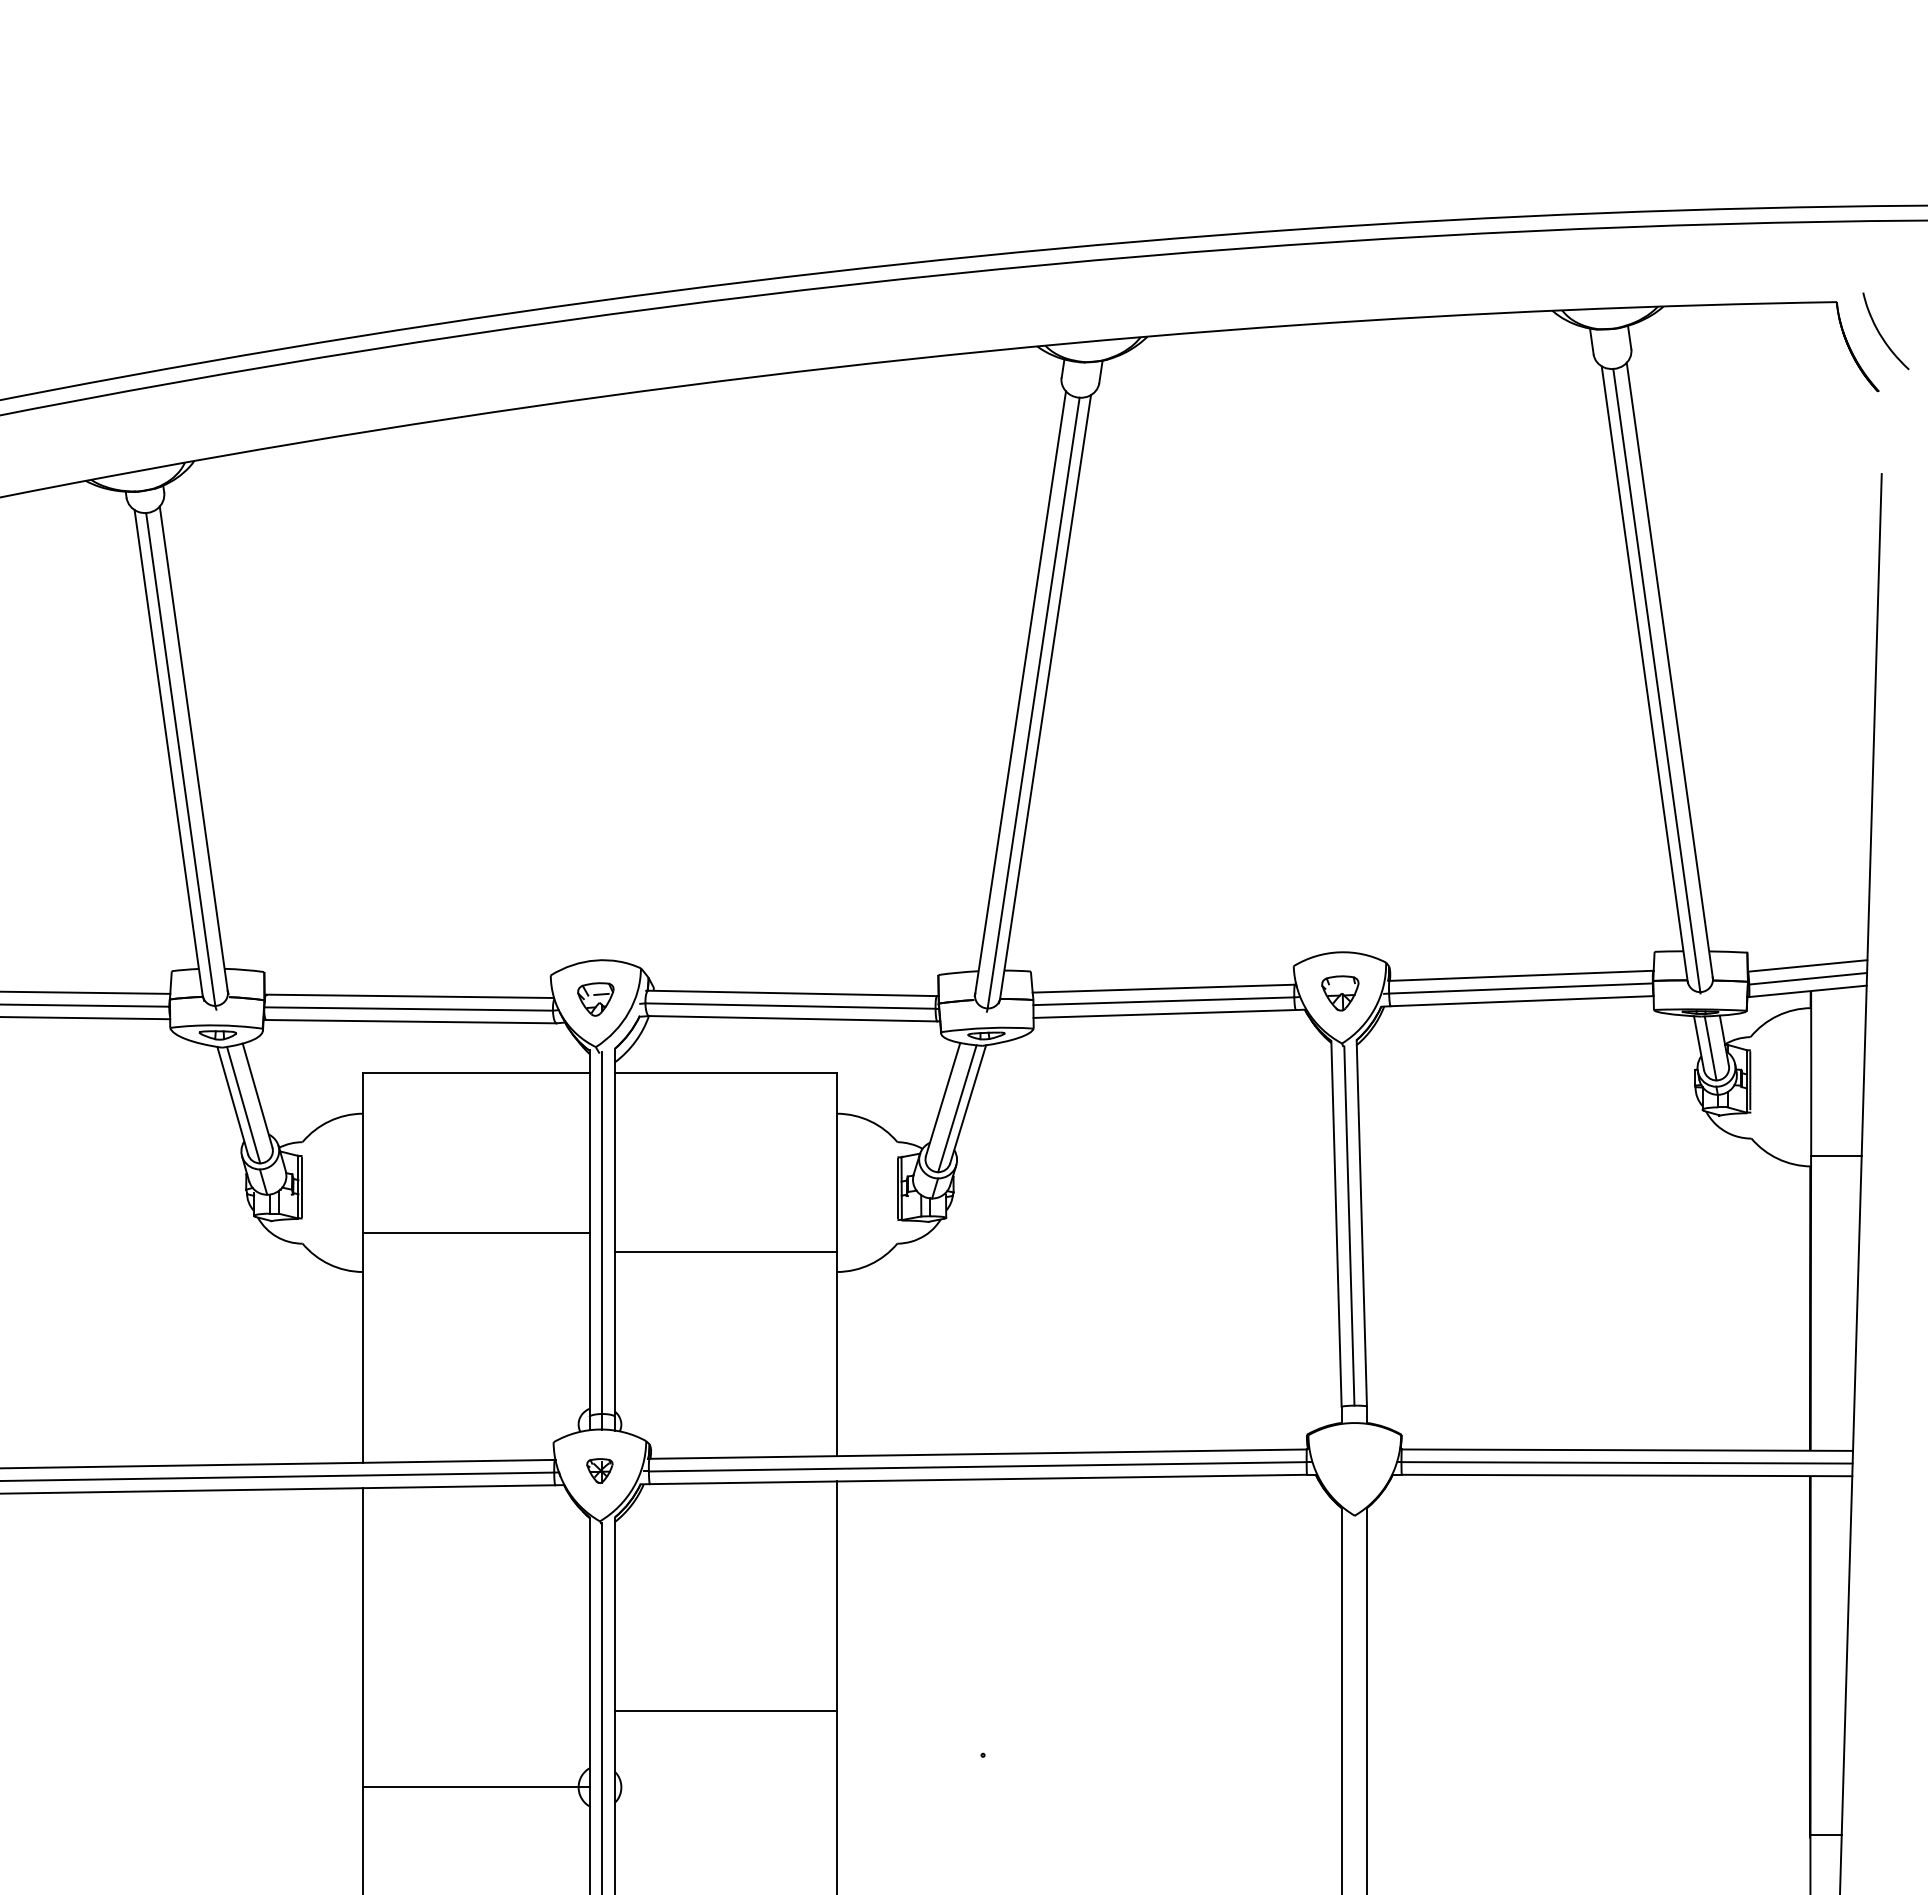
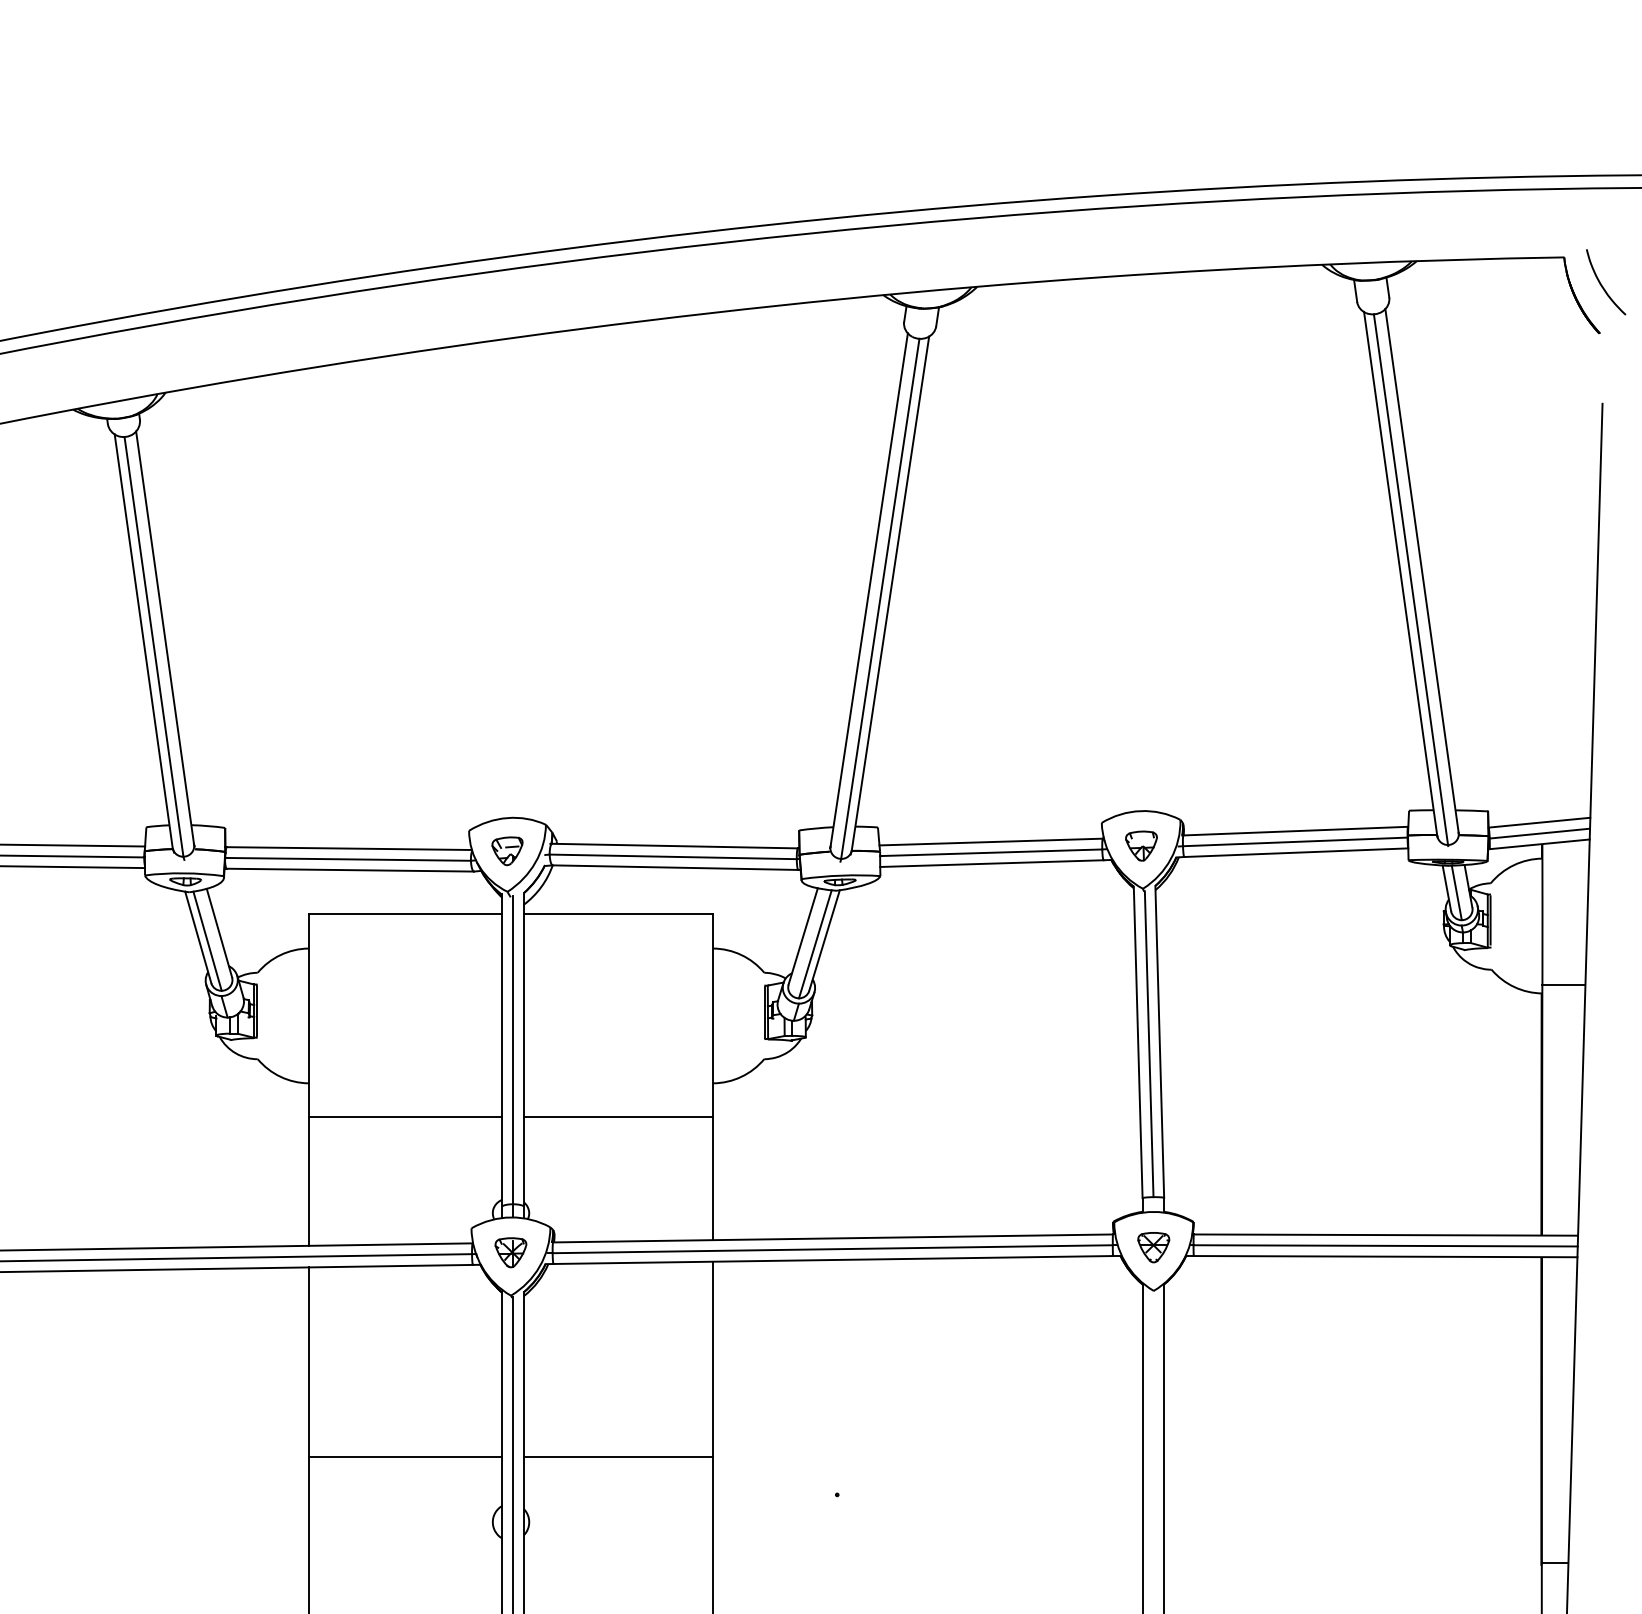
line: (476, 1232) -> (405, 1116), moved
line: (726, 1251) -> (618, 1116), moved
part: (1354, 1464) -> (1153, 1247), added
part: (599, 1470) -> (510, 1252), size x1.43
line: (476, 1787) -> (405, 1457), moved

